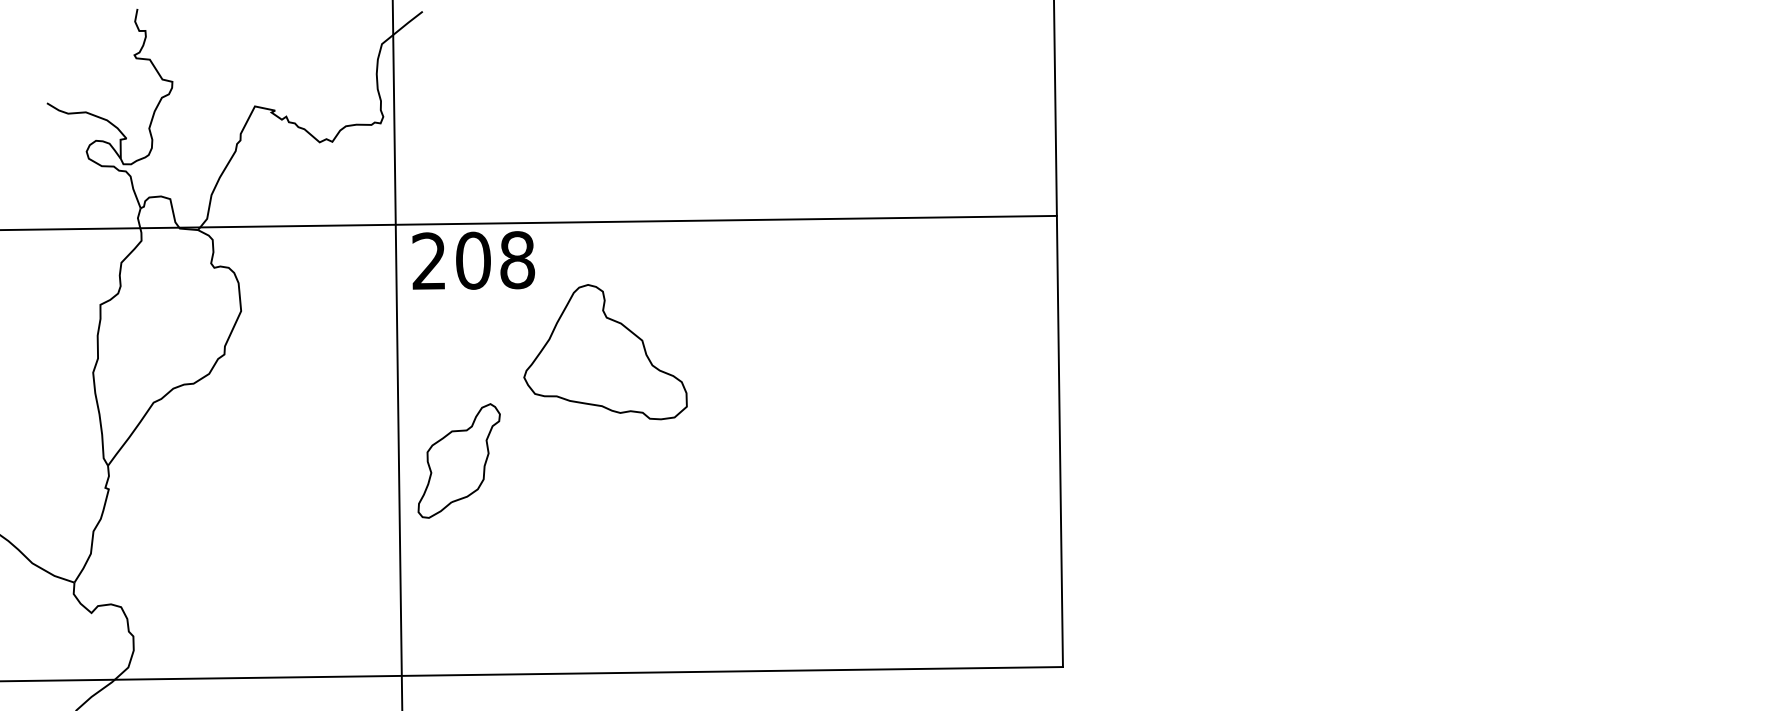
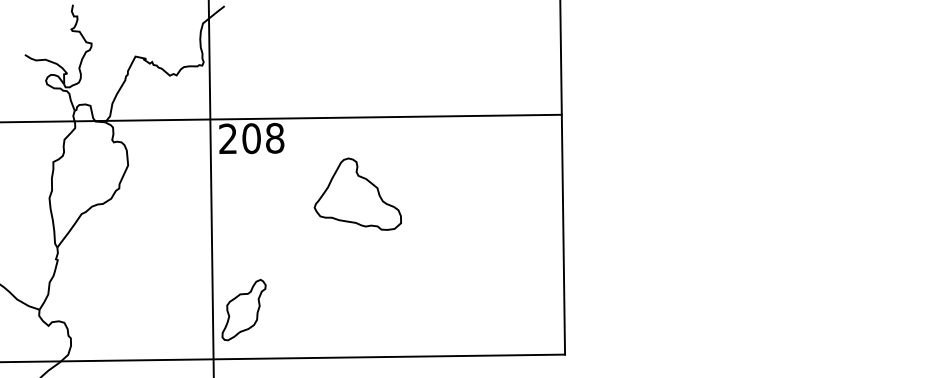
part: (604, 350) -> (357, 193), moved
part: (458, 461) -> (243, 310), moved

